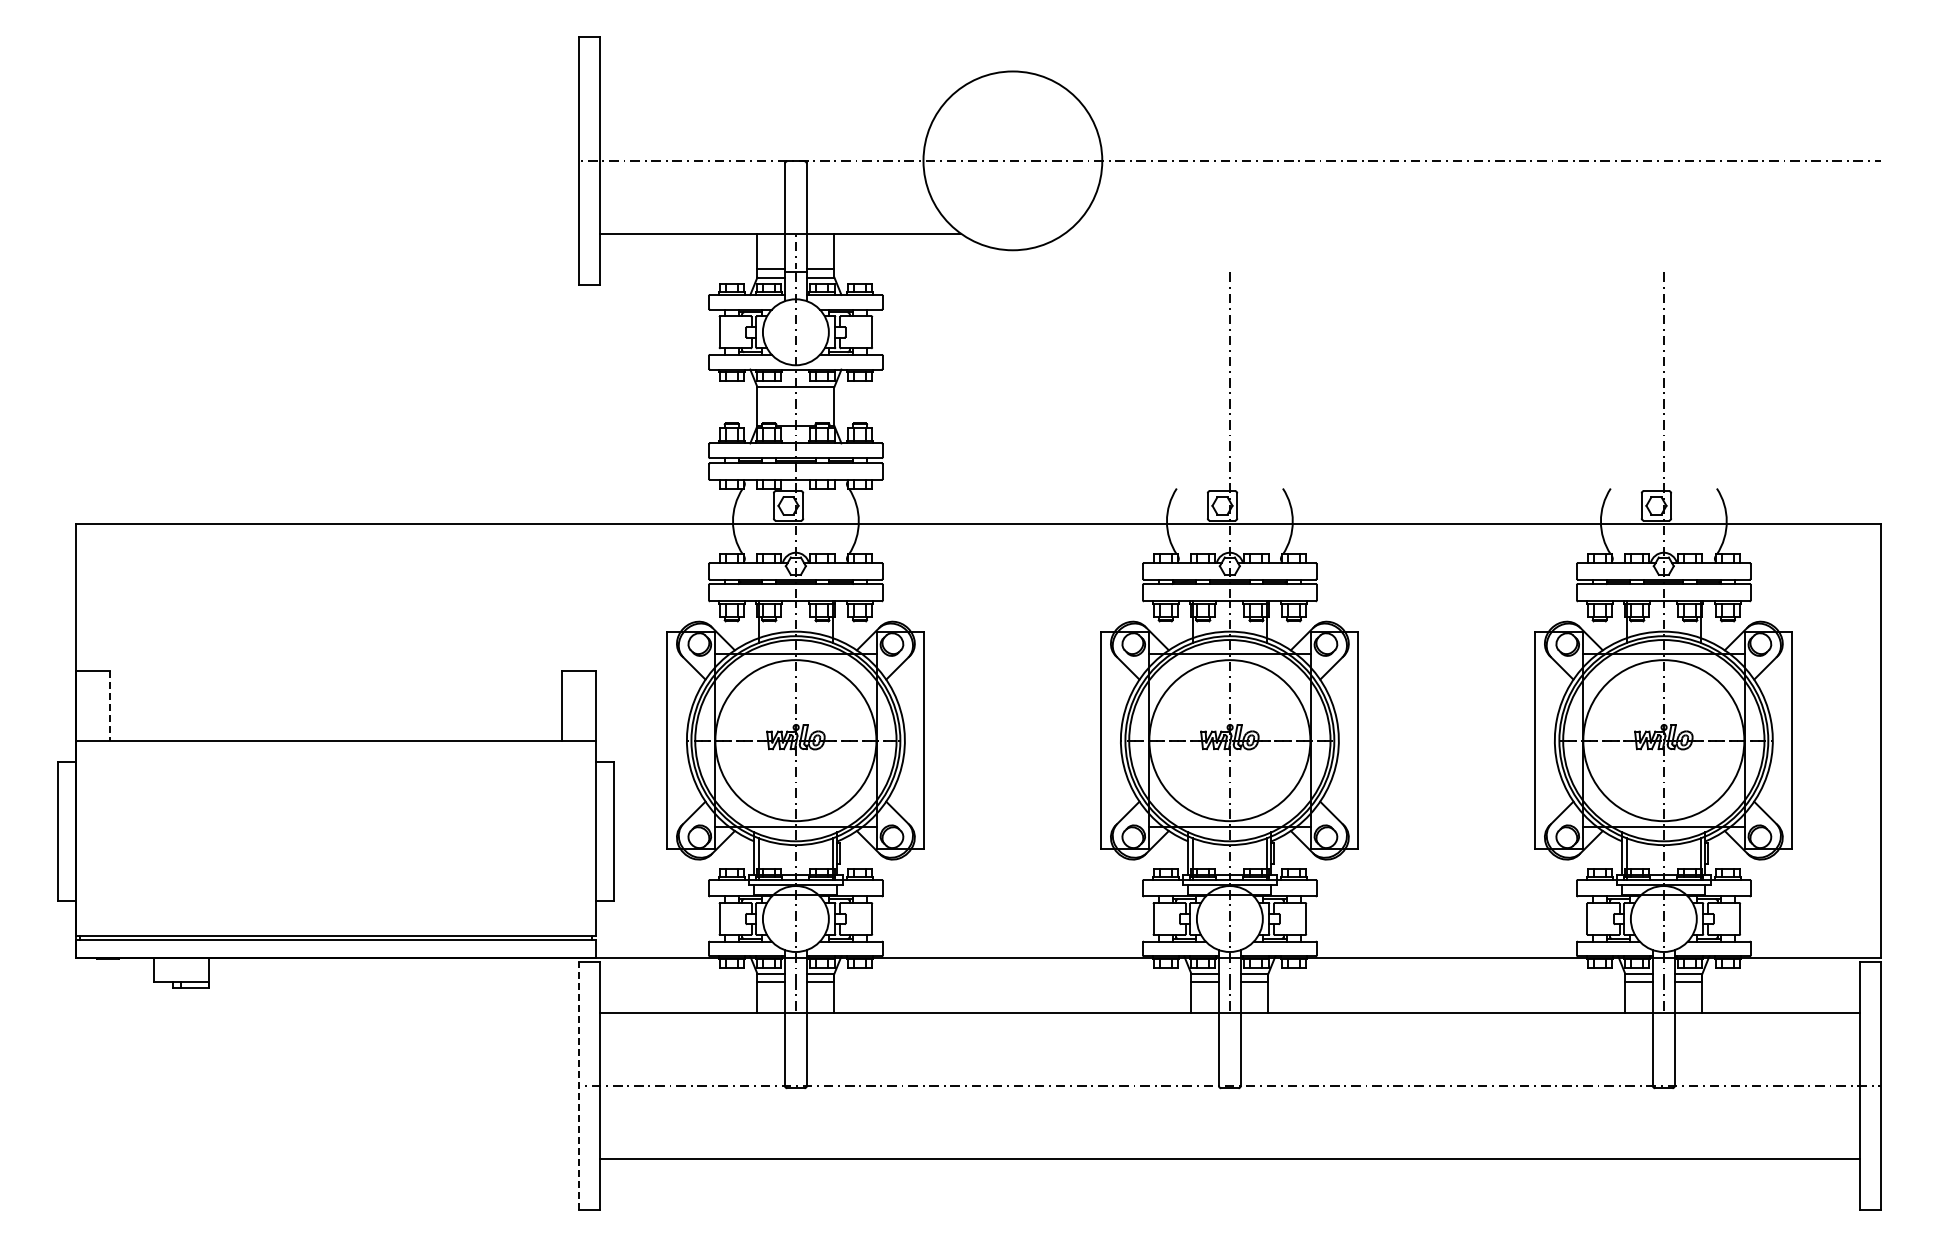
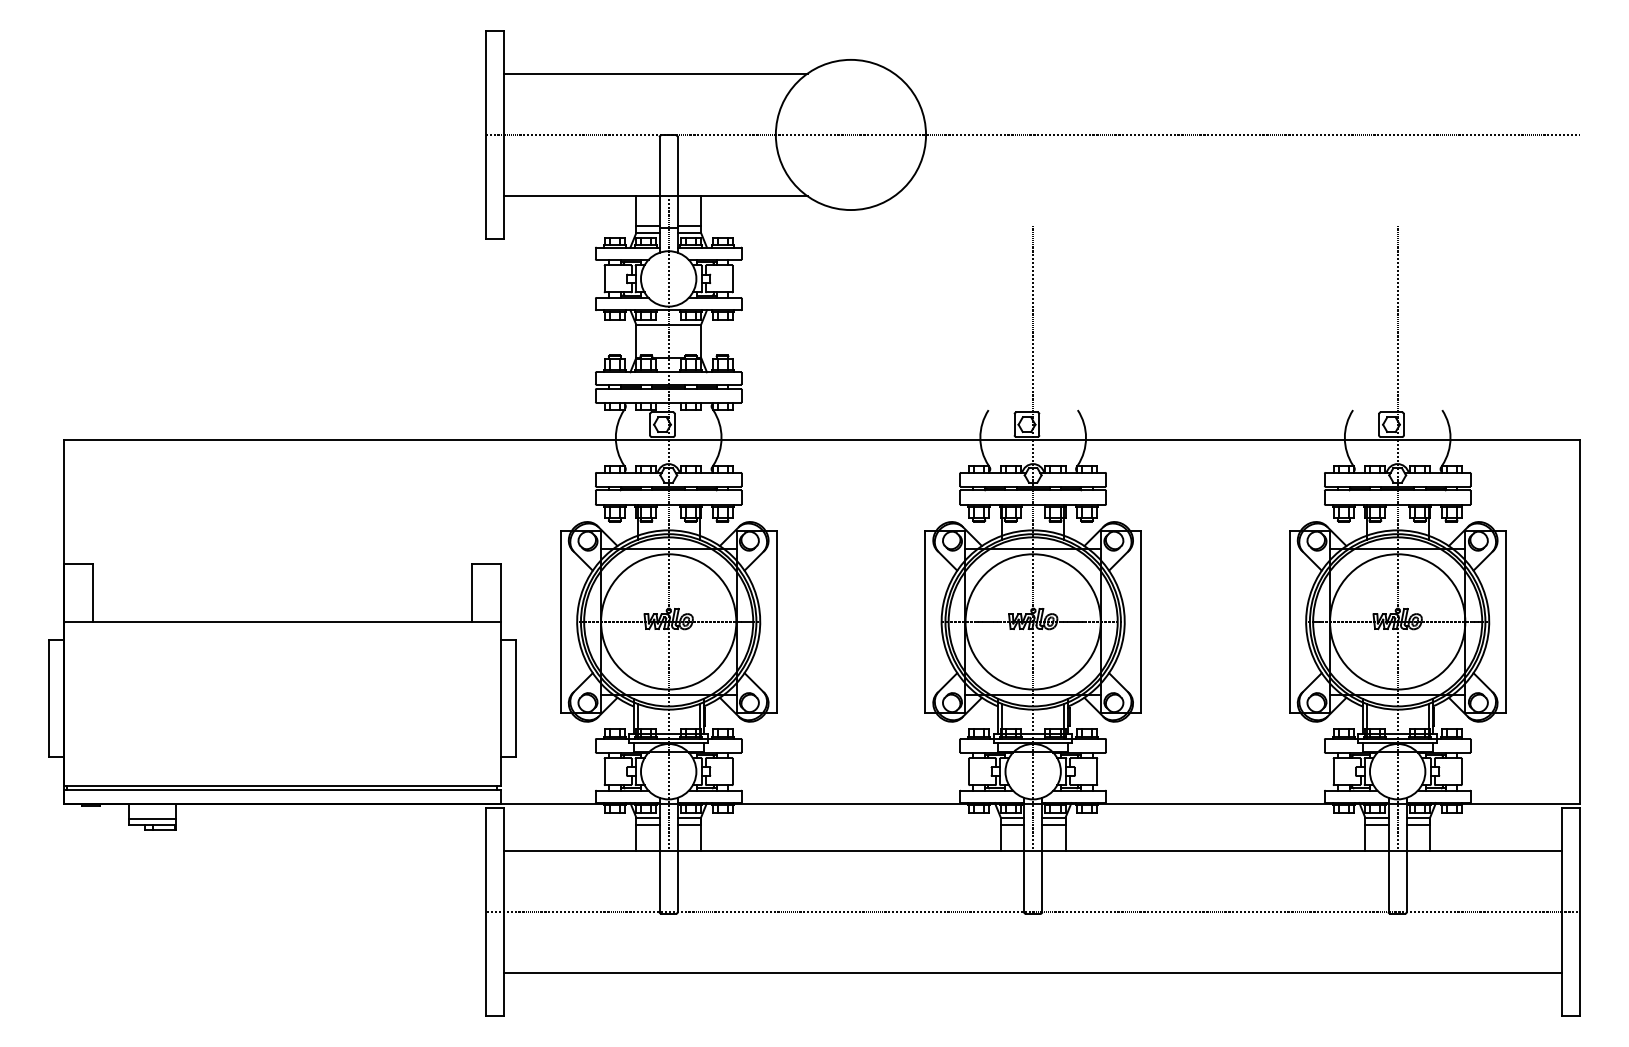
line: (780, 87) -> (655, 73), added
line: (110, 705) -> (93, 592), dashed -> solid
line: (181, 975) -> (152, 819), added
line: (578, 1086) -> (486, 912), dashed -> solid

